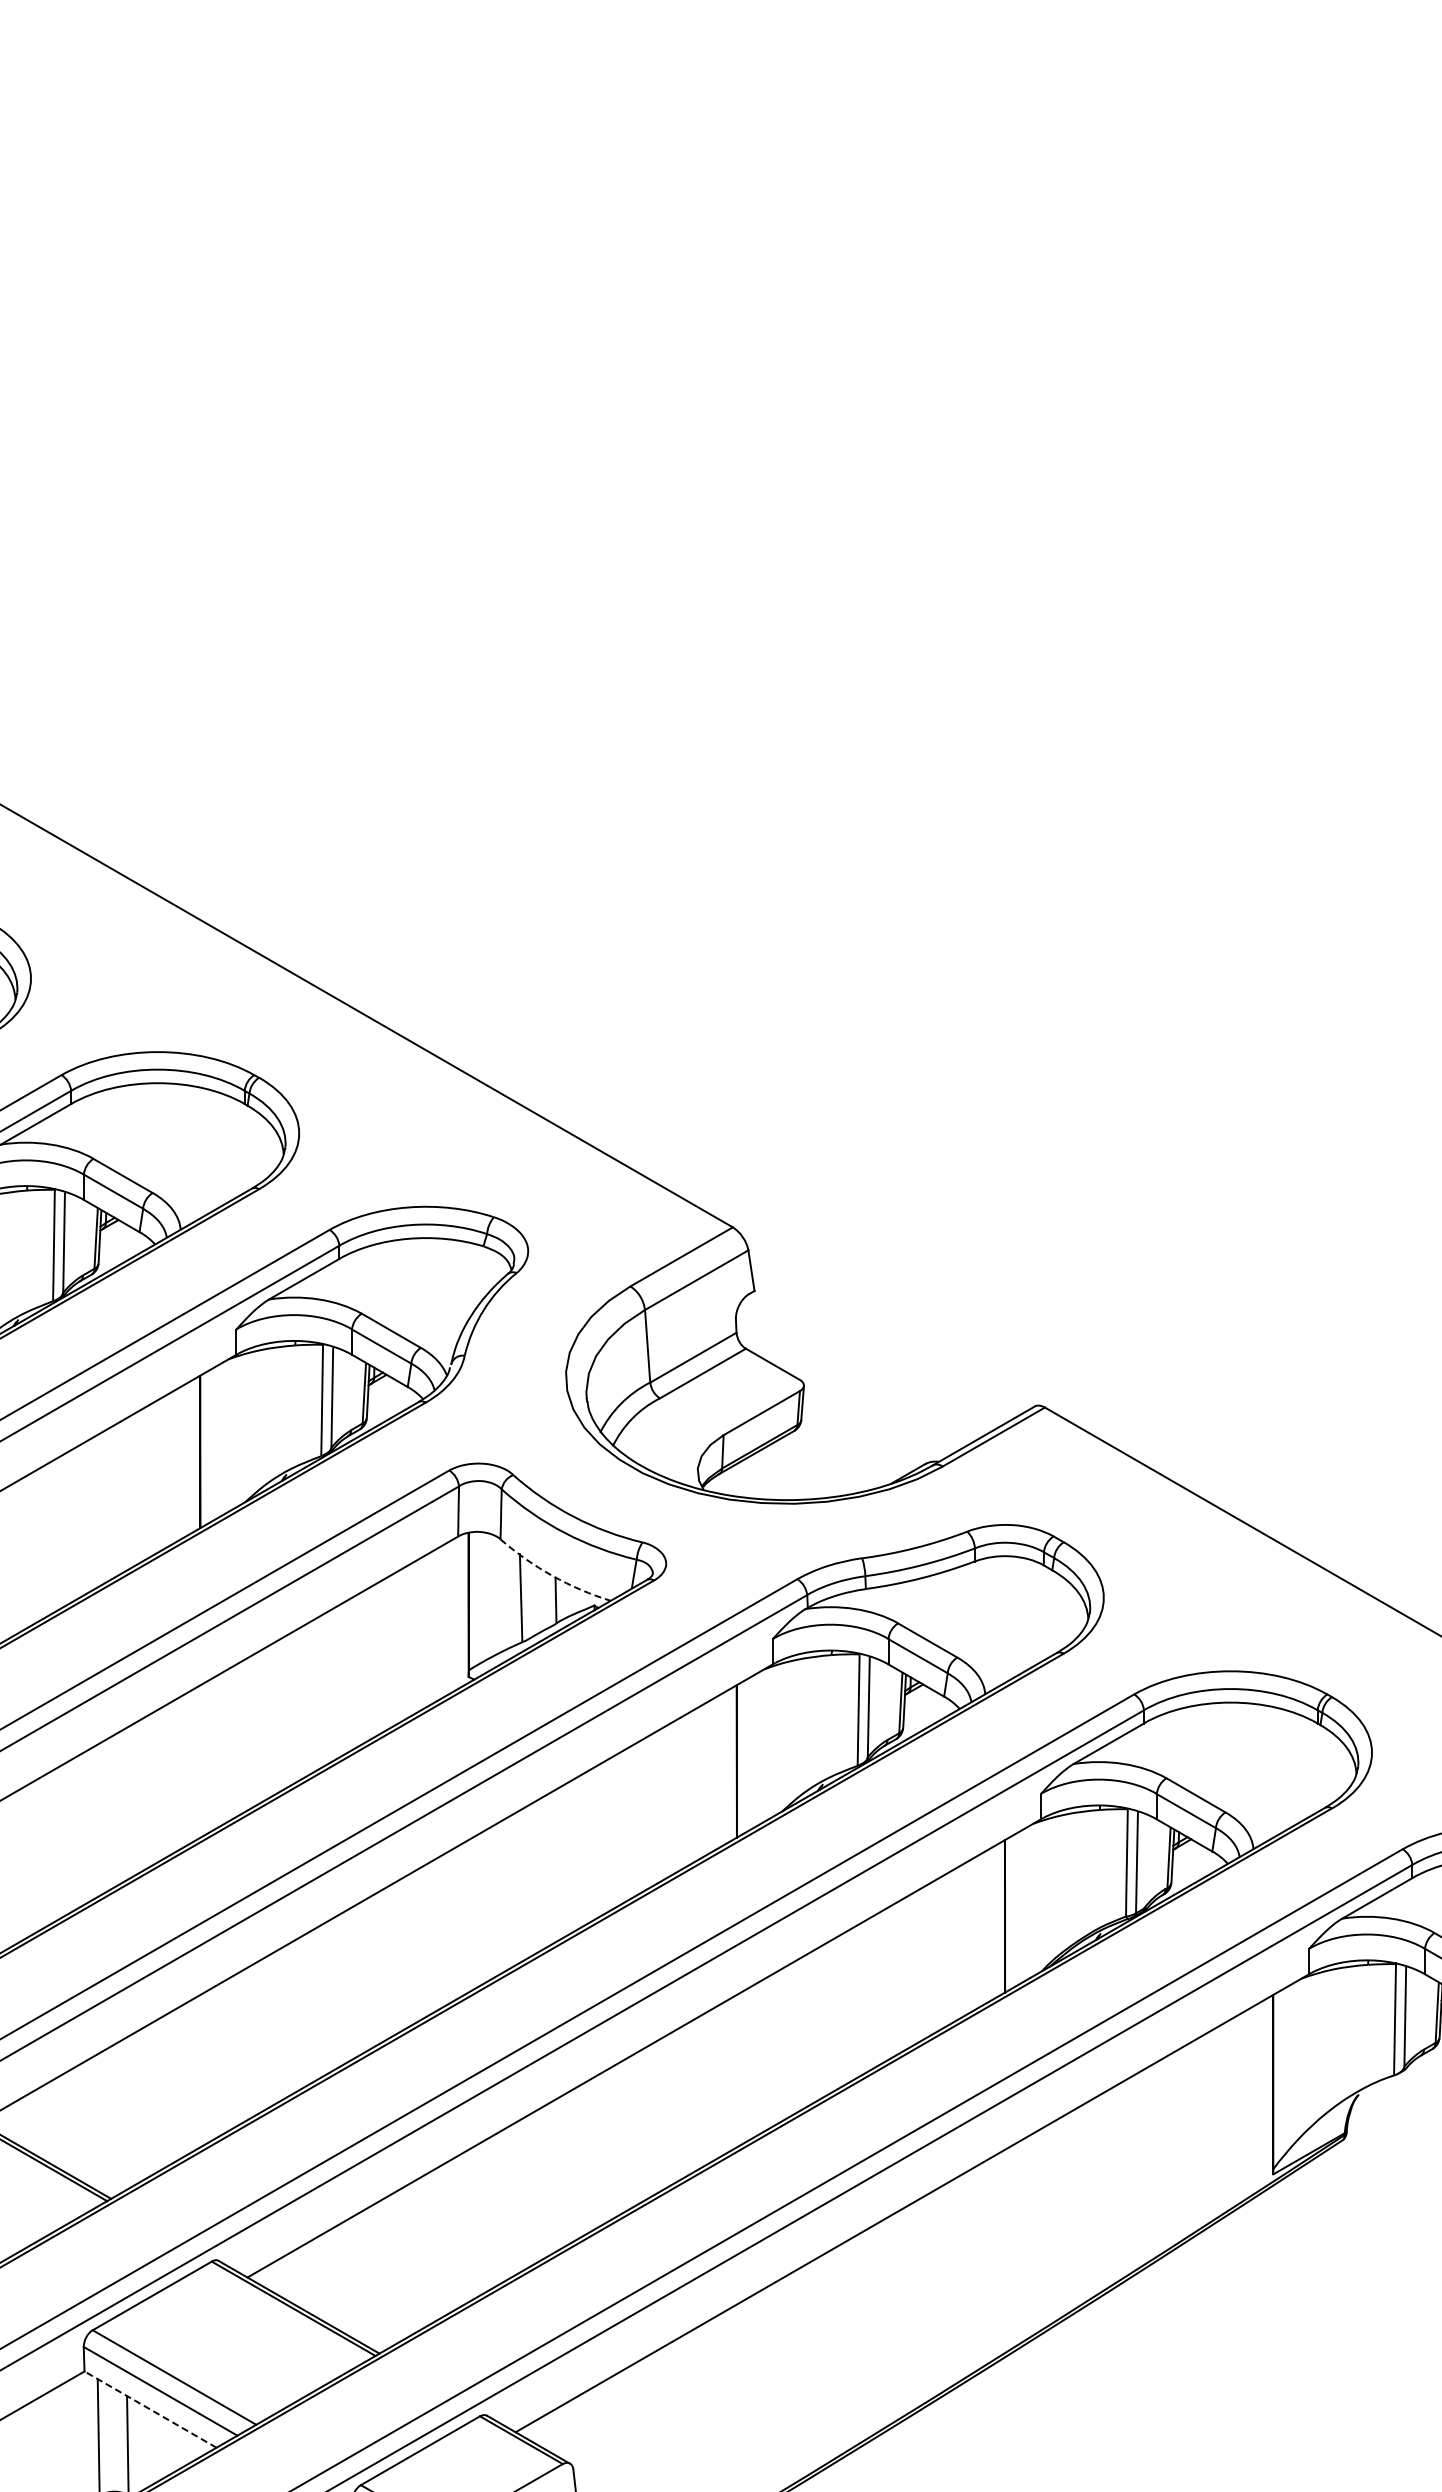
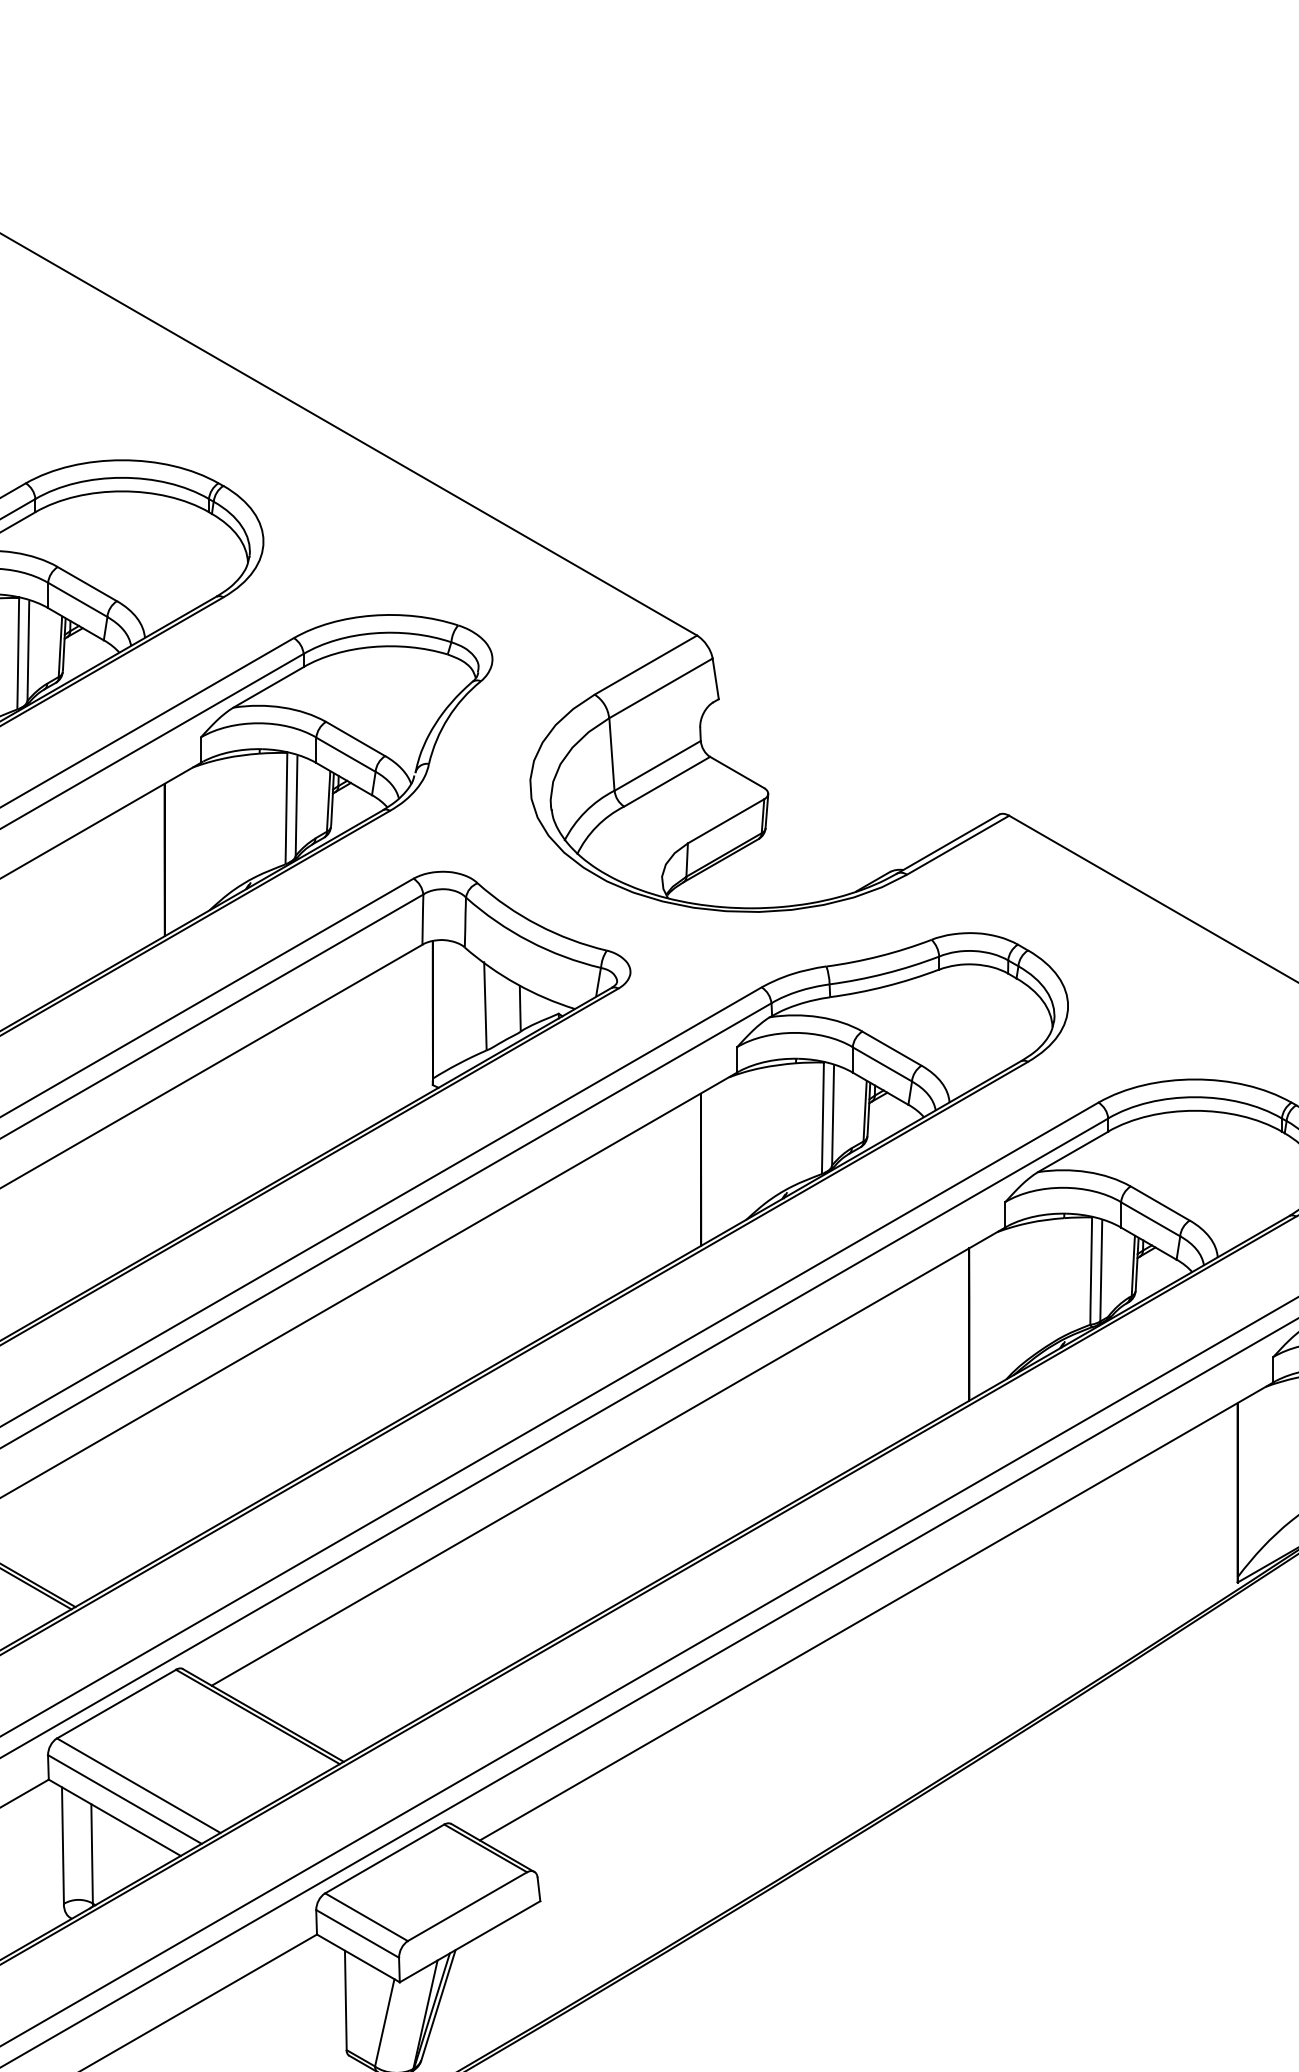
arc: (552, 1575) -> (516, 983), dashed -> solid
line: (150, 2409) -> (114, 1817), dashed -> solid

